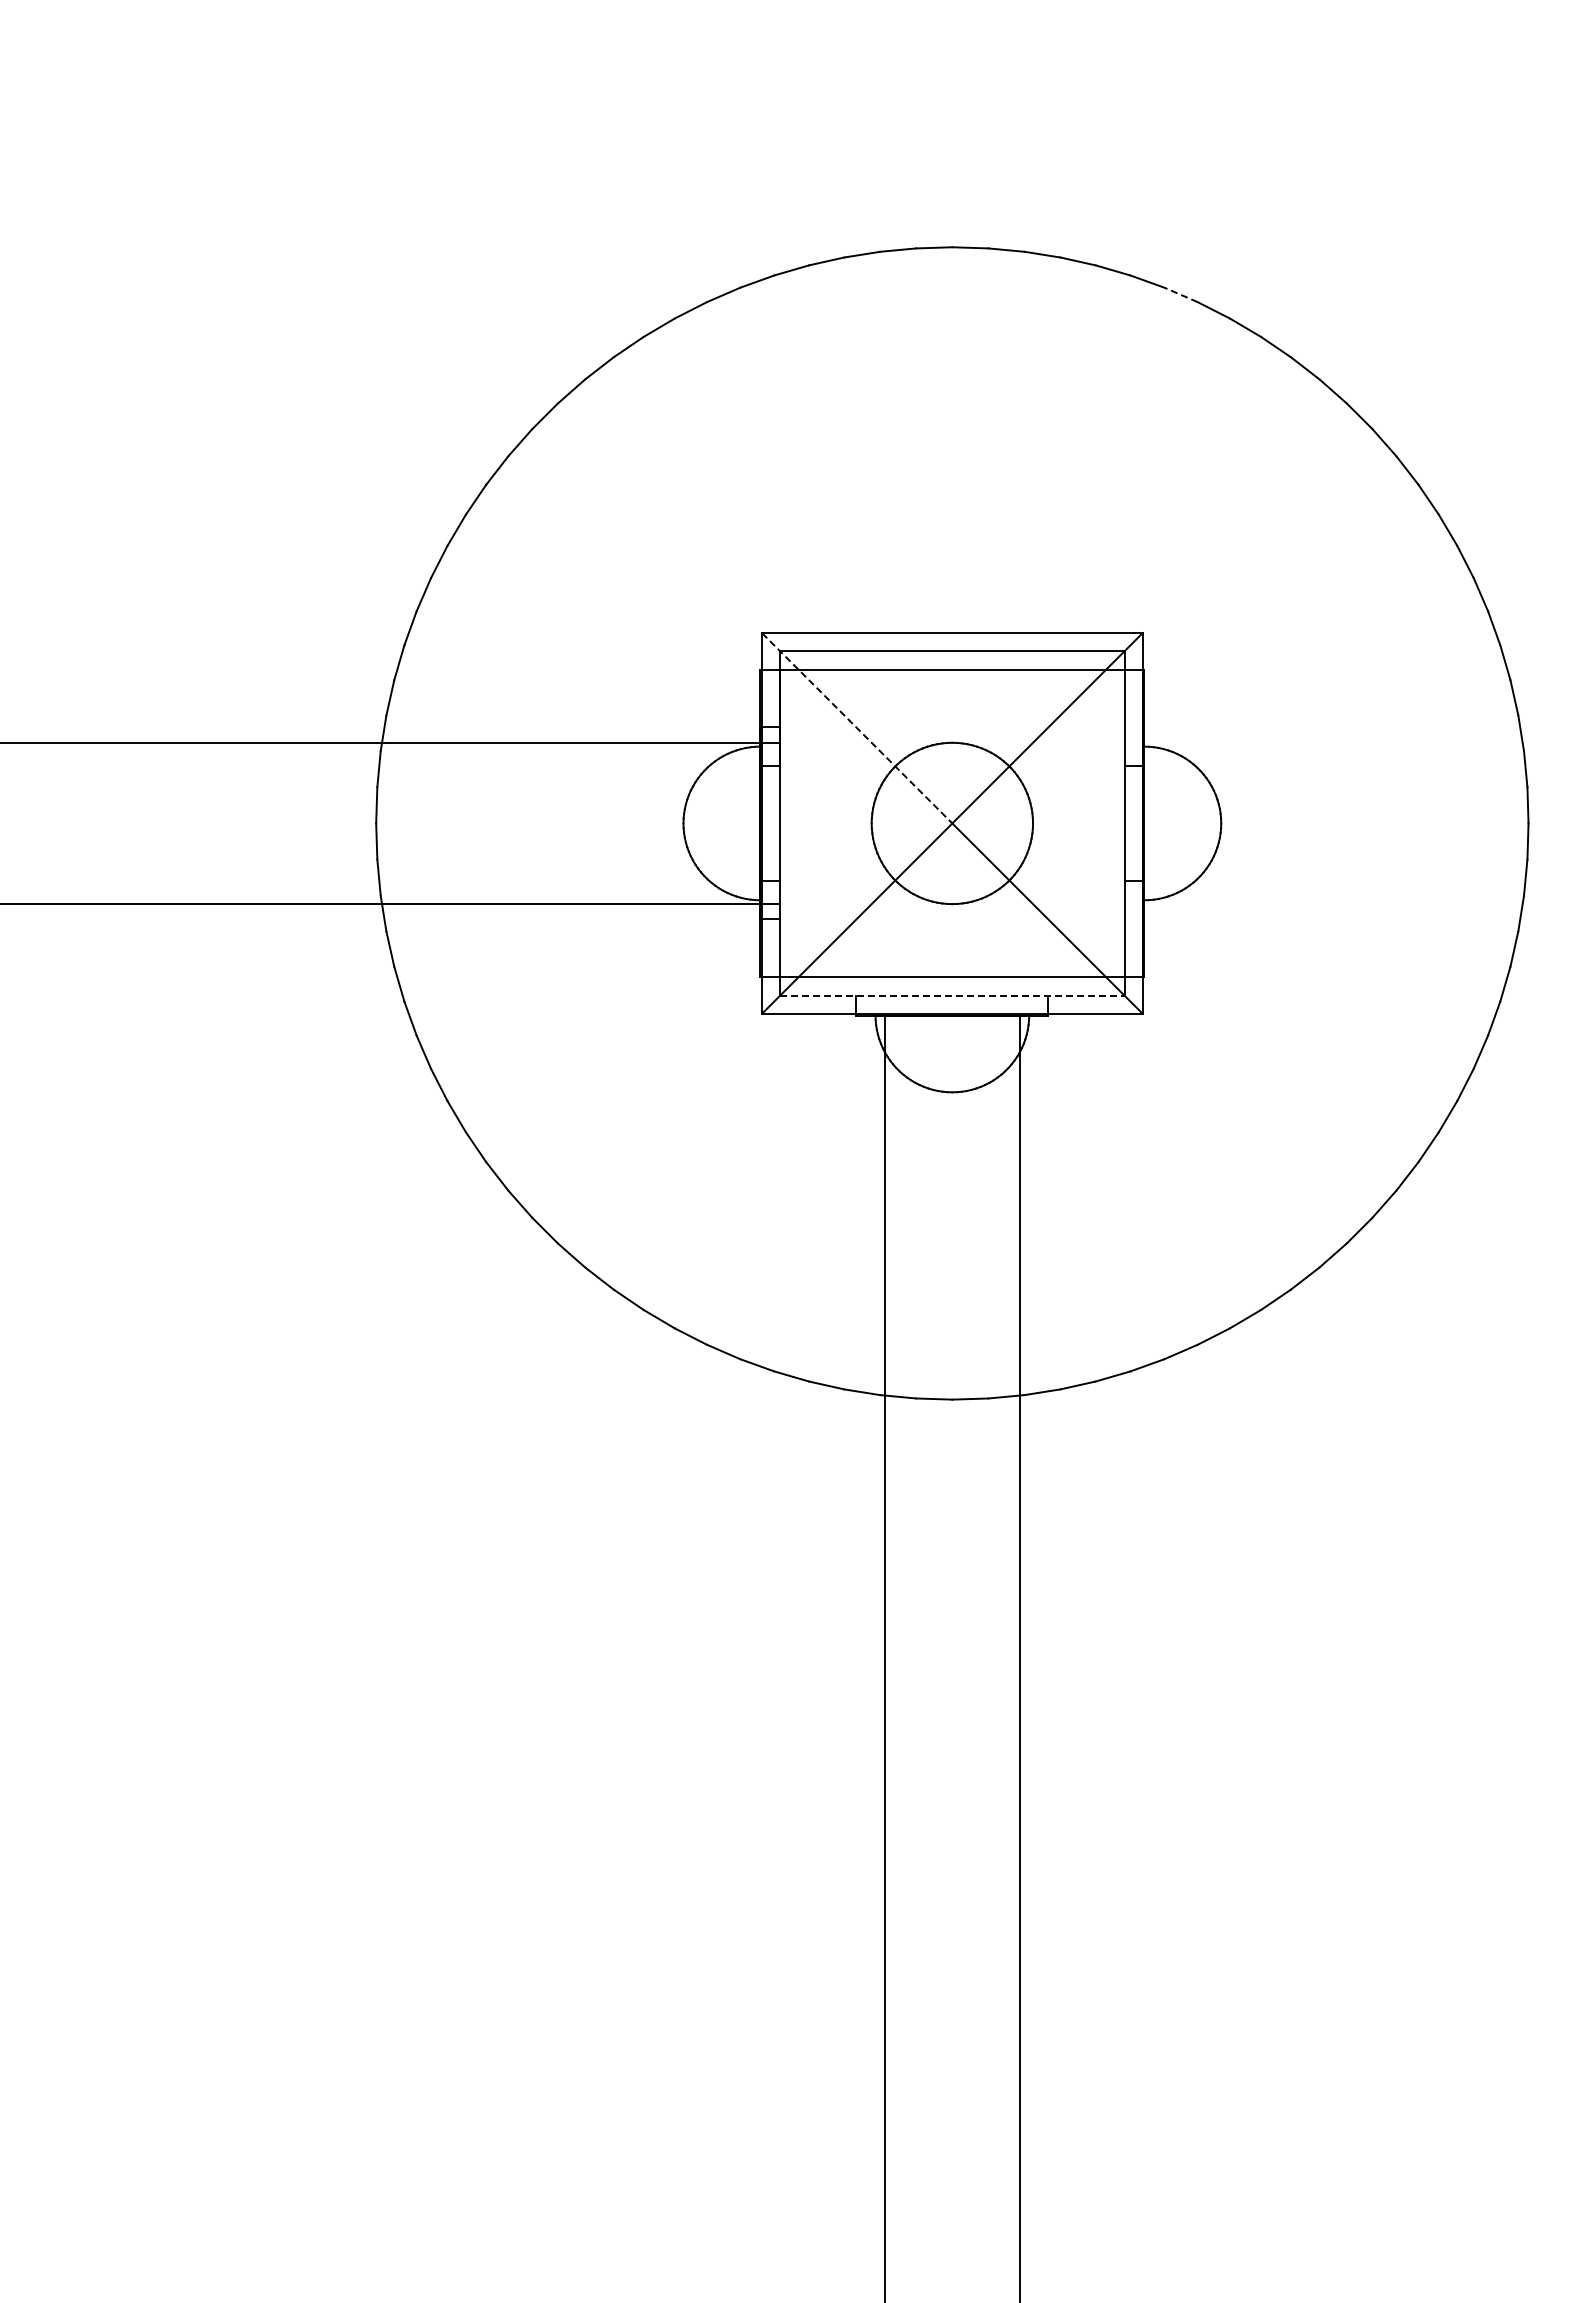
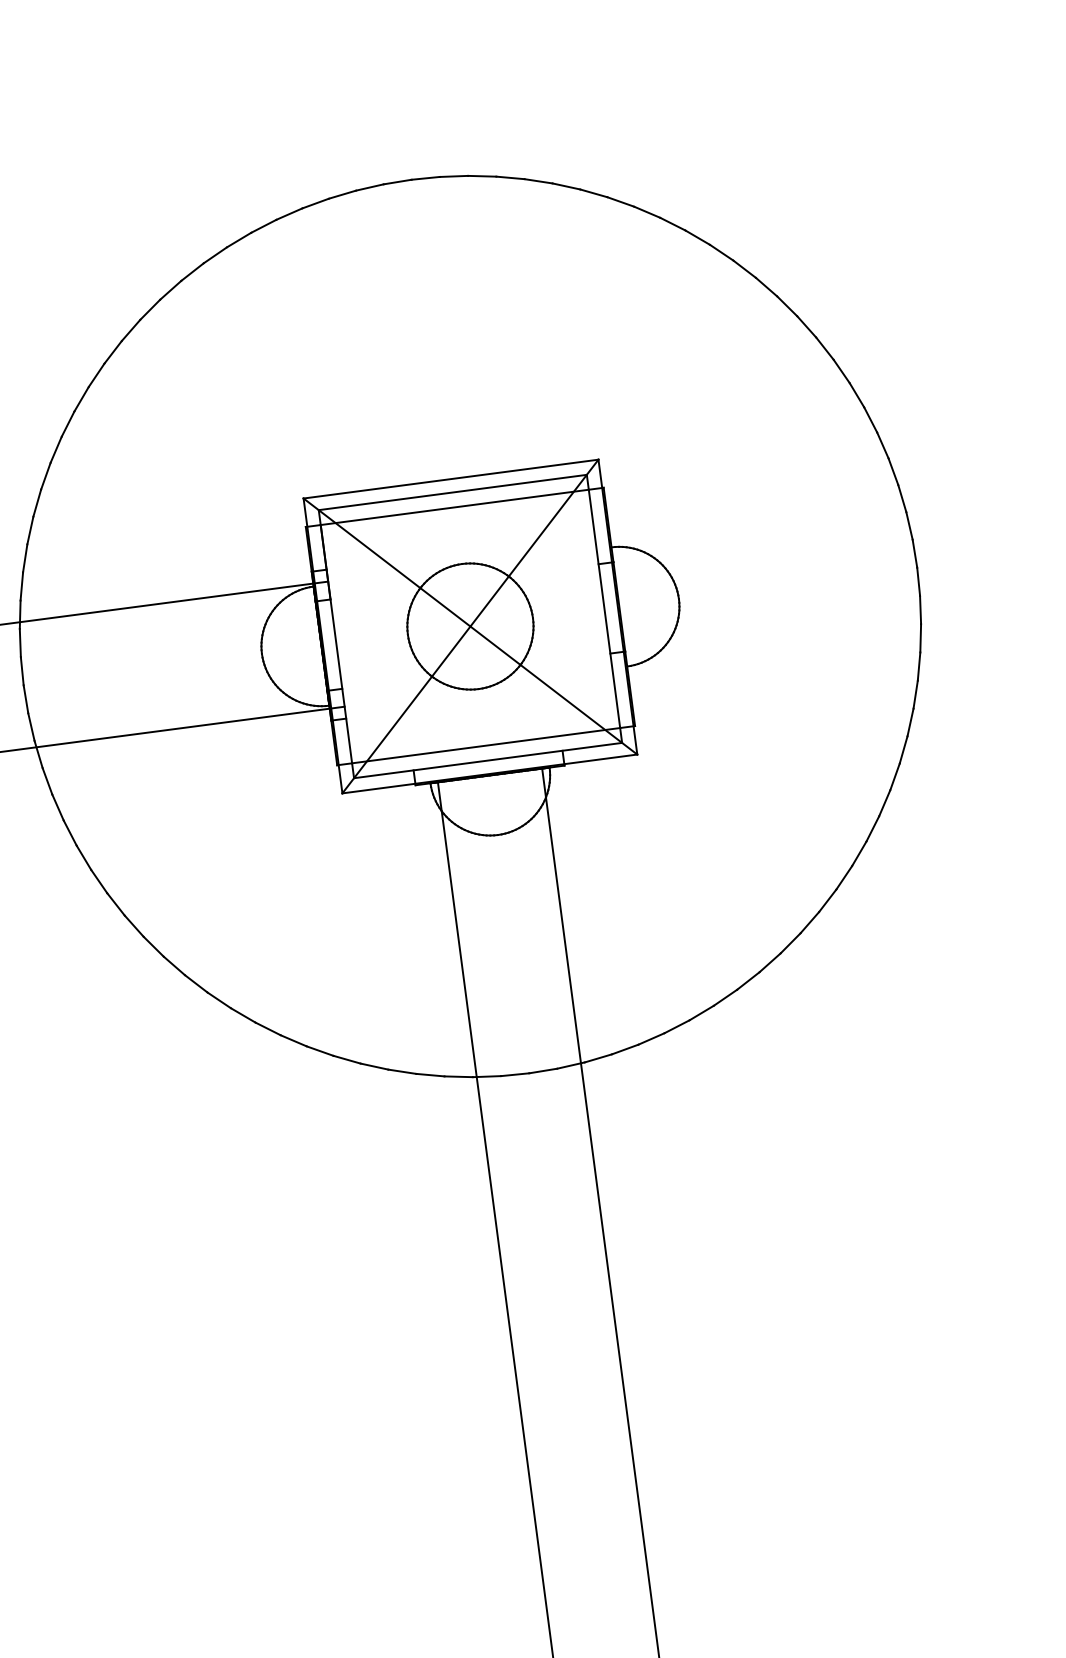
line: (1180, 294) -> (593, 193), dashed -> solid
line: (857, 728) -> (387, 562), dashed -> solid
line: (952, 996) -> (488, 760), dashed -> solid

